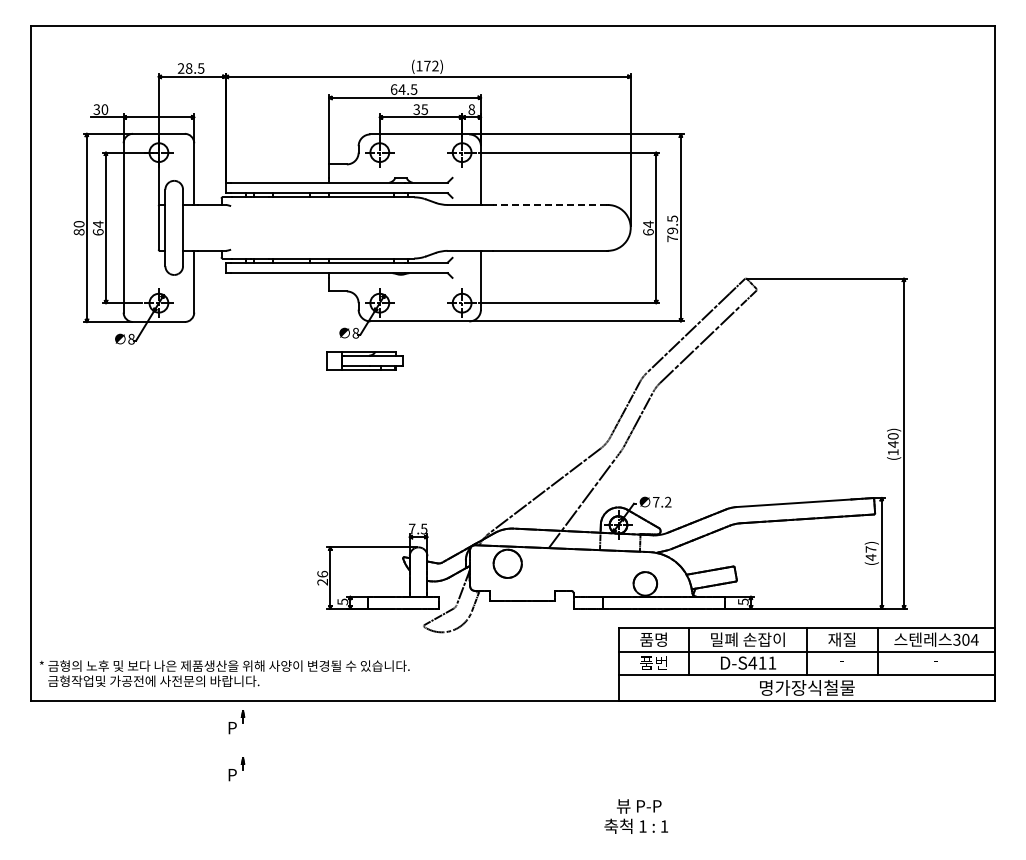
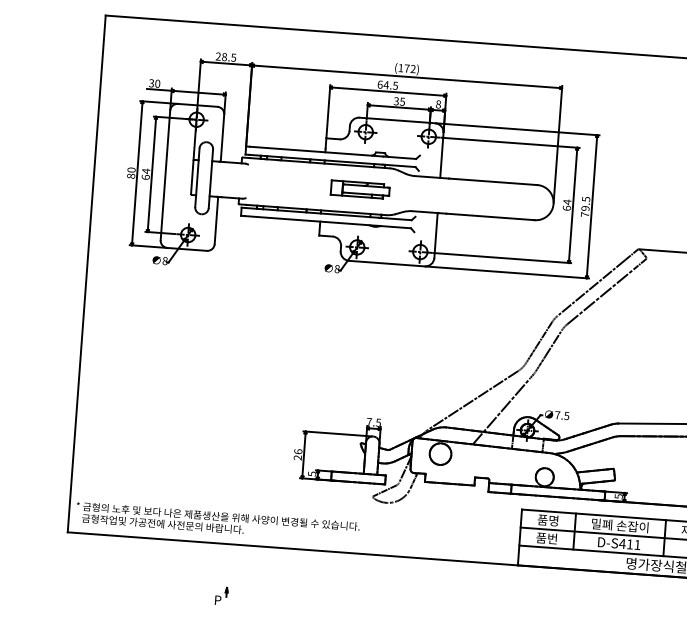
line: (549, 204) -> (492, 181), dashed -> solid
part: (364, 360) -> (359, 189), moved
text: (668, 501) -> (567, 415), 7.2 -> 7.5
part: (236, 722) -> (224, 560), removed

